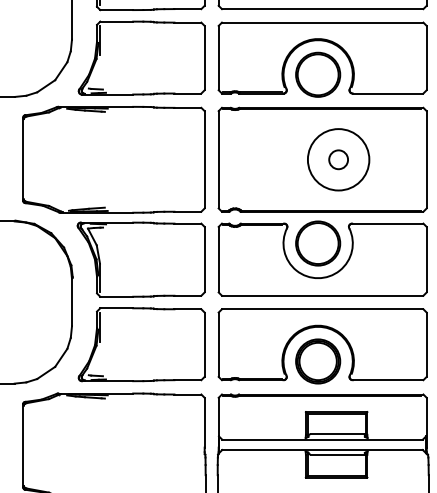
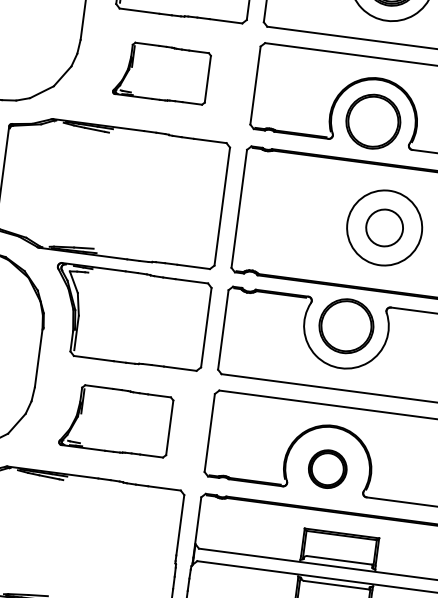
part: (141, 57) -> (162, 72), size x0.6
circle: (338, 159) -> (384, 227), size x1.6
part: (141, 344) -> (116, 420), size x0.7
part: (318, 361) -> (328, 469), size x0.7

